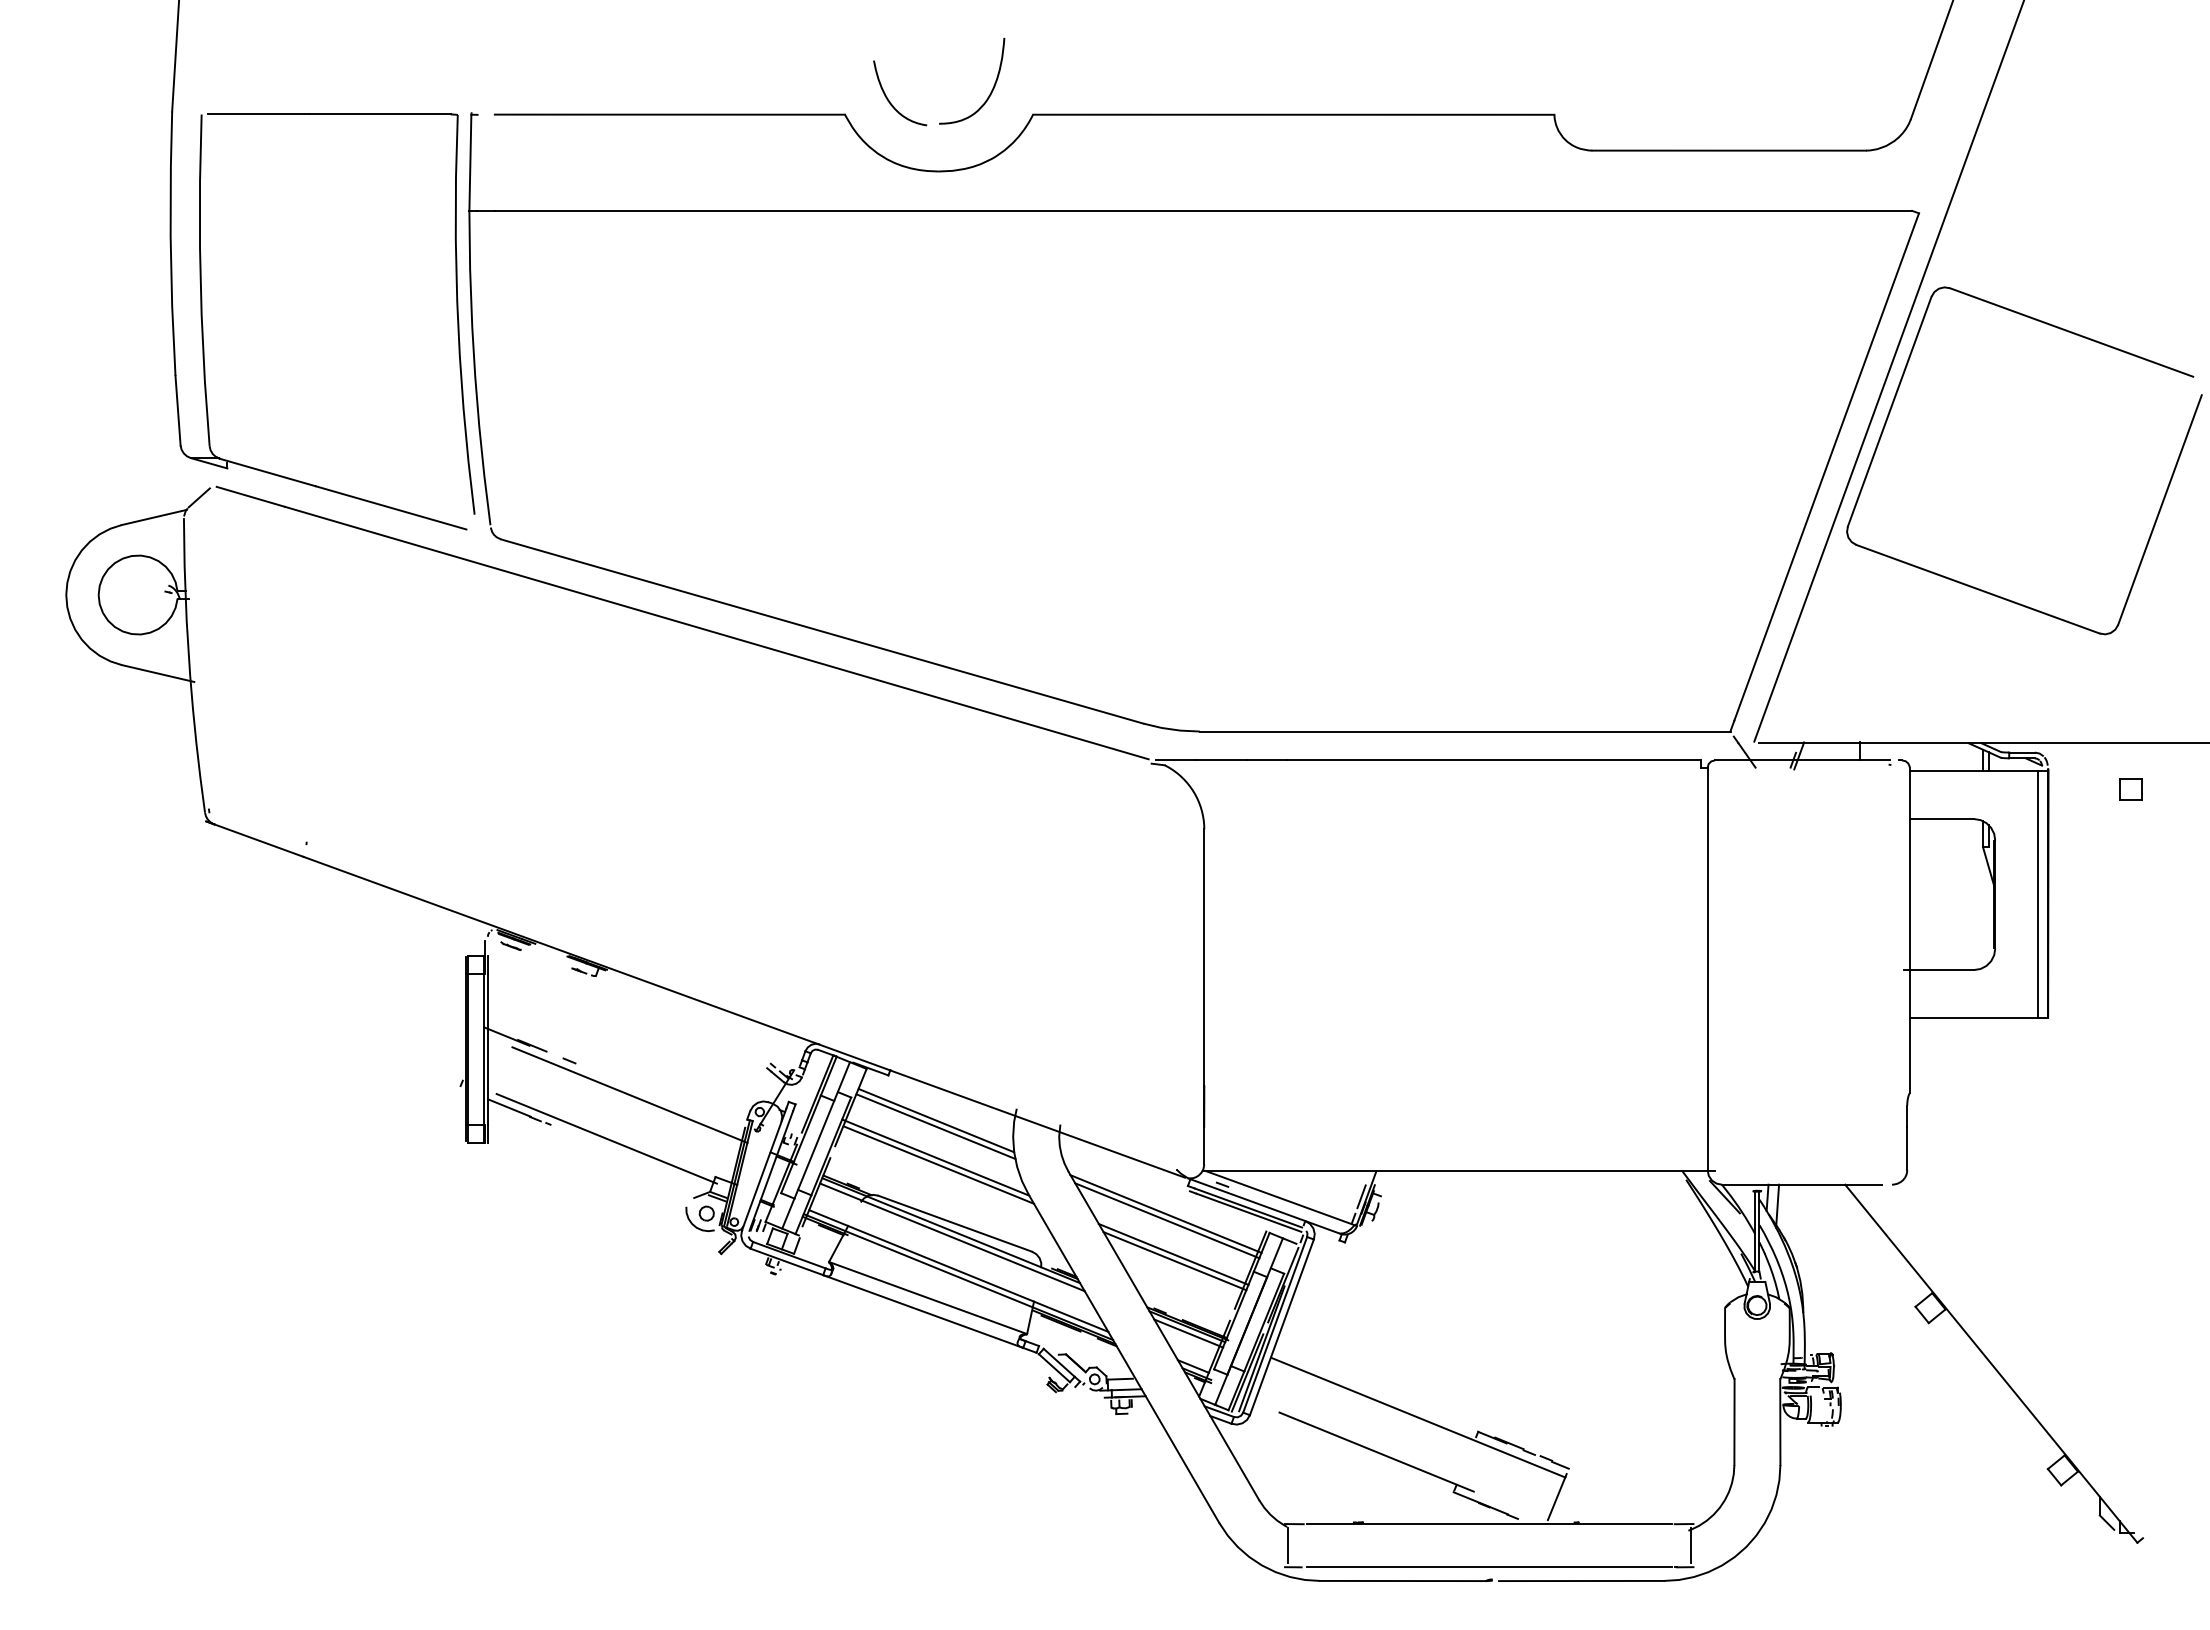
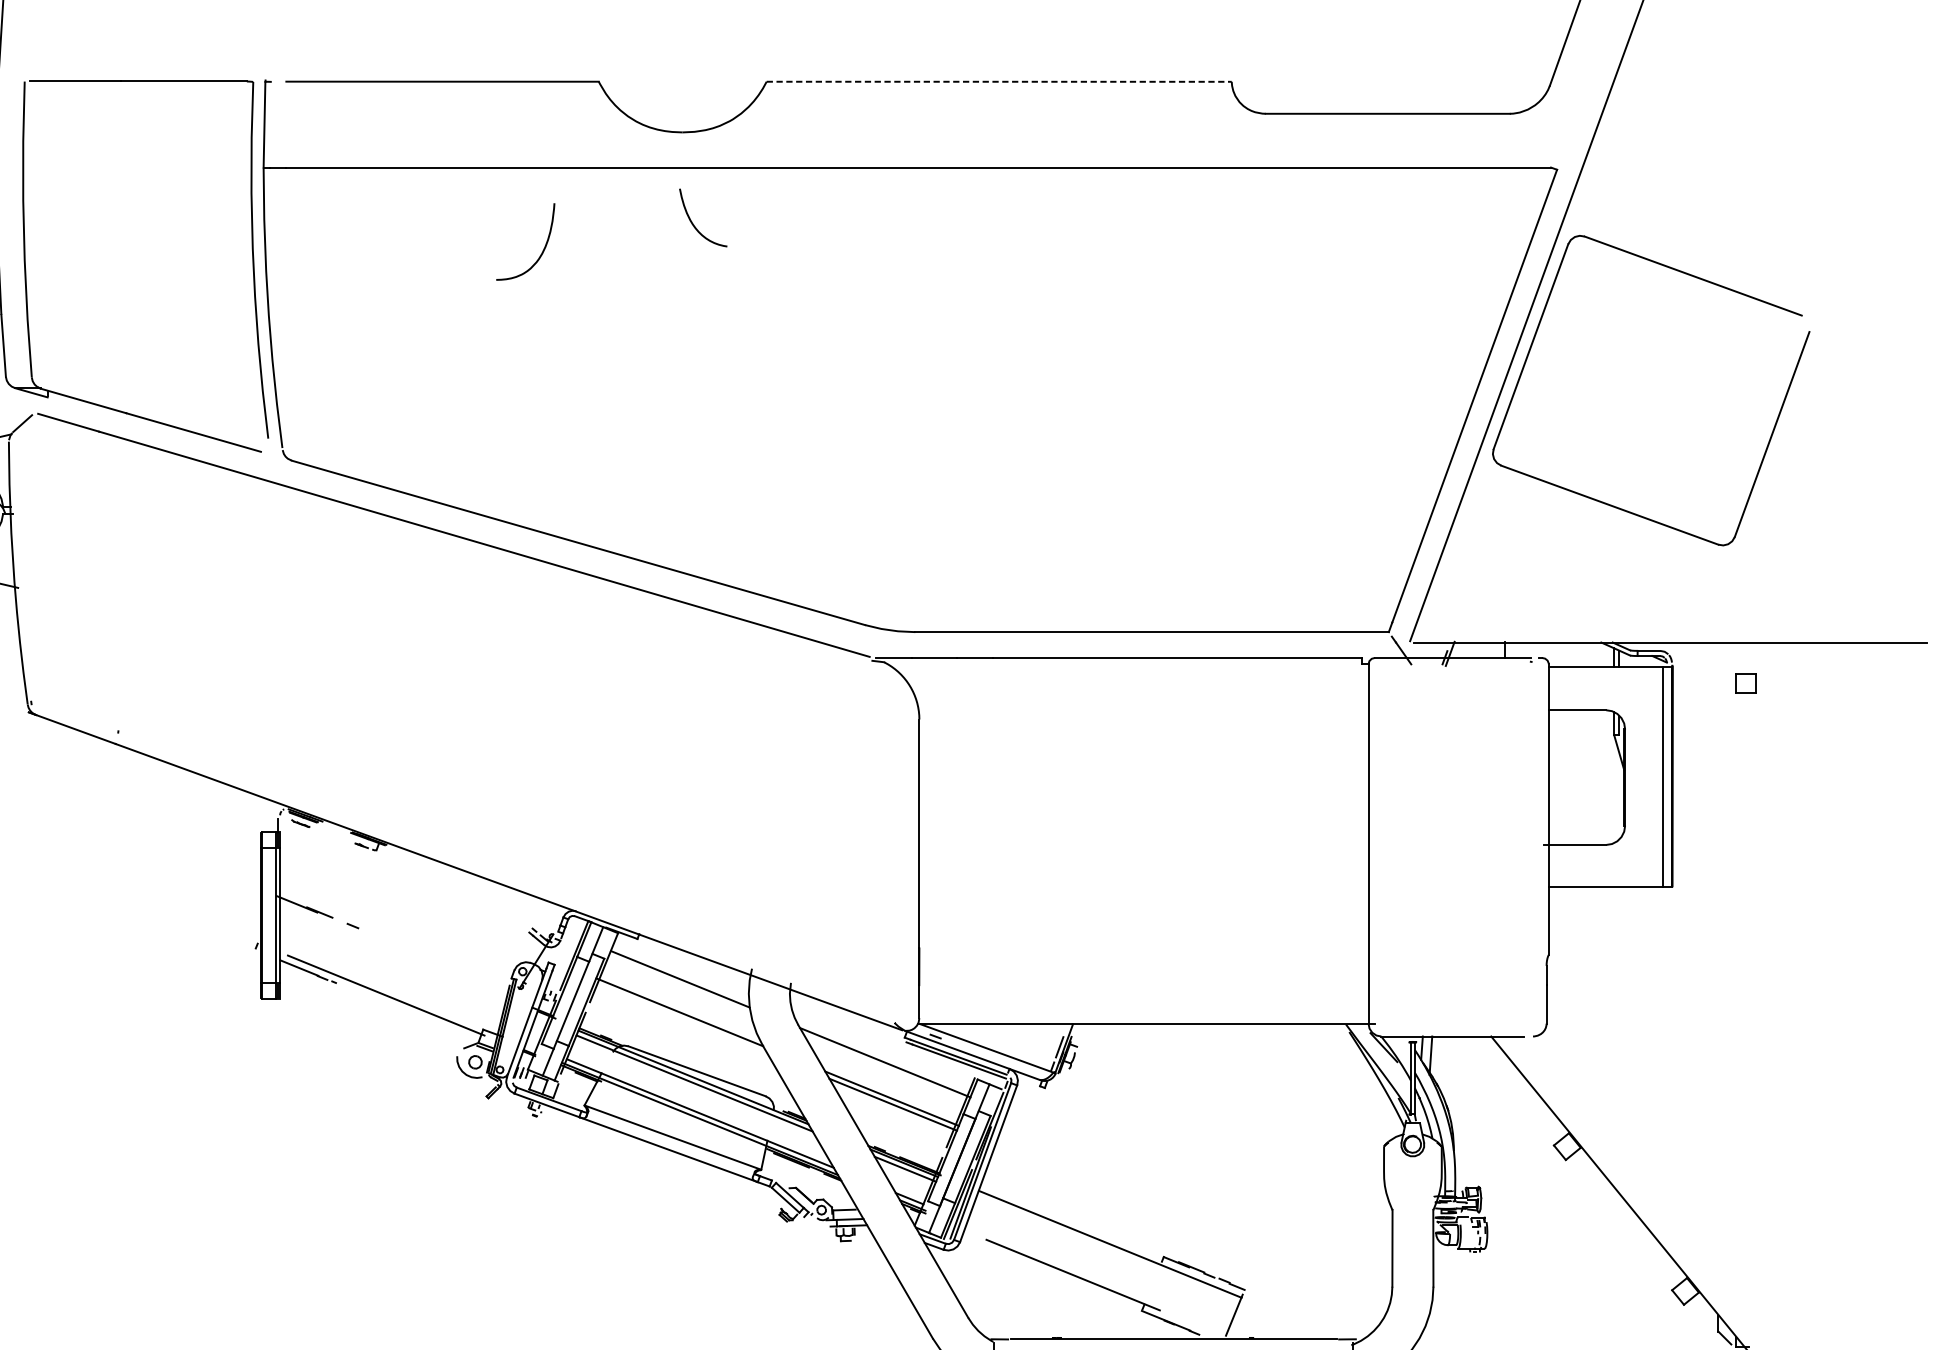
curve: (992, 87) -> (543, 247), moved
curve: (890, 101) -> (694, 225), moved
line: (1293, 114) -> (998, 81), solid -> dashed
line: (629, 1094) -> (406, 956), removed
line: (935, 1126) -> (679, 984), removed
line: (938, 1164) -> (682, 1018), removed
line: (1167, 1220) -> (886, 1068), removed

